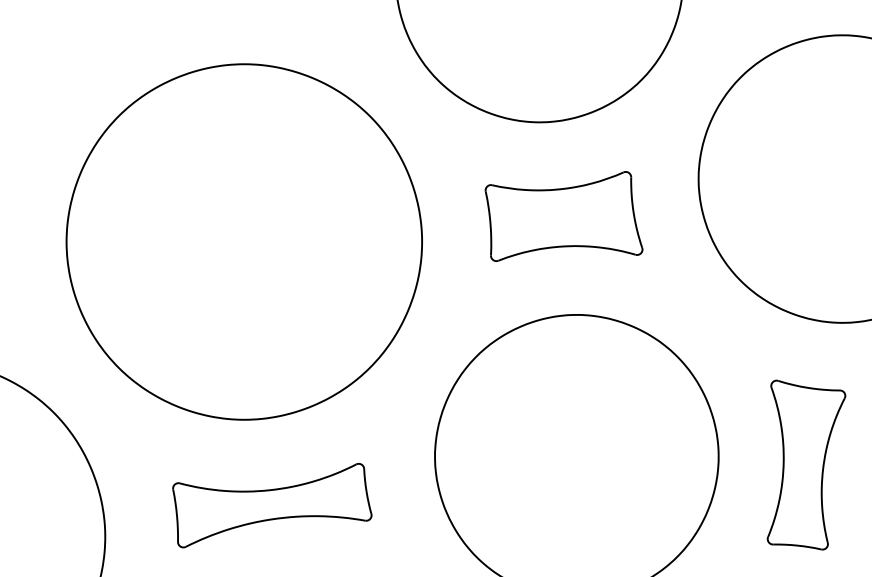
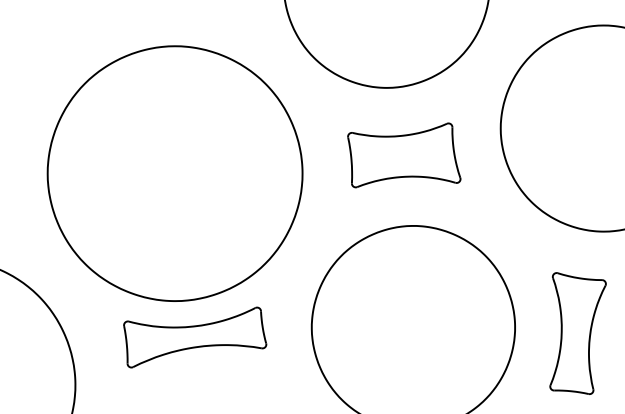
part: (272, 505) -> (195, 337), moved

